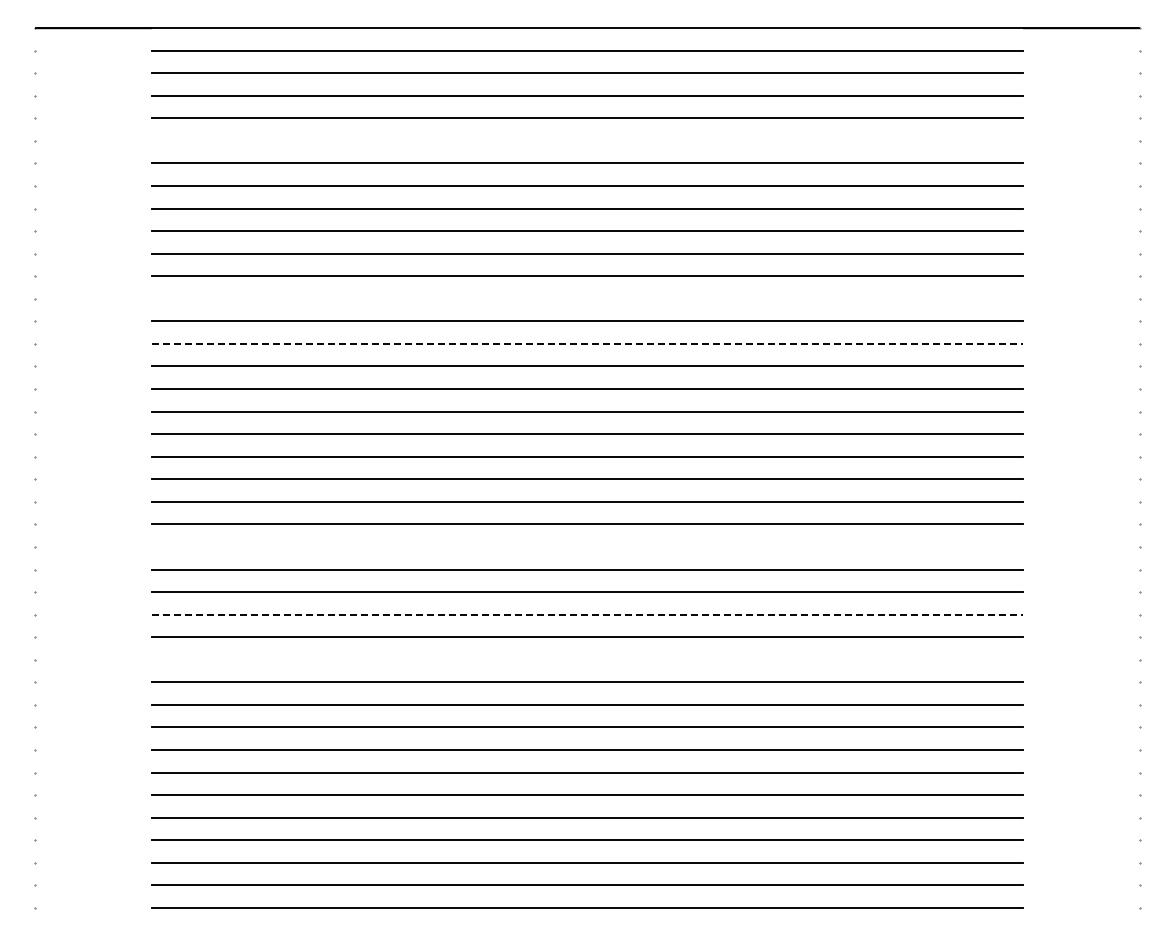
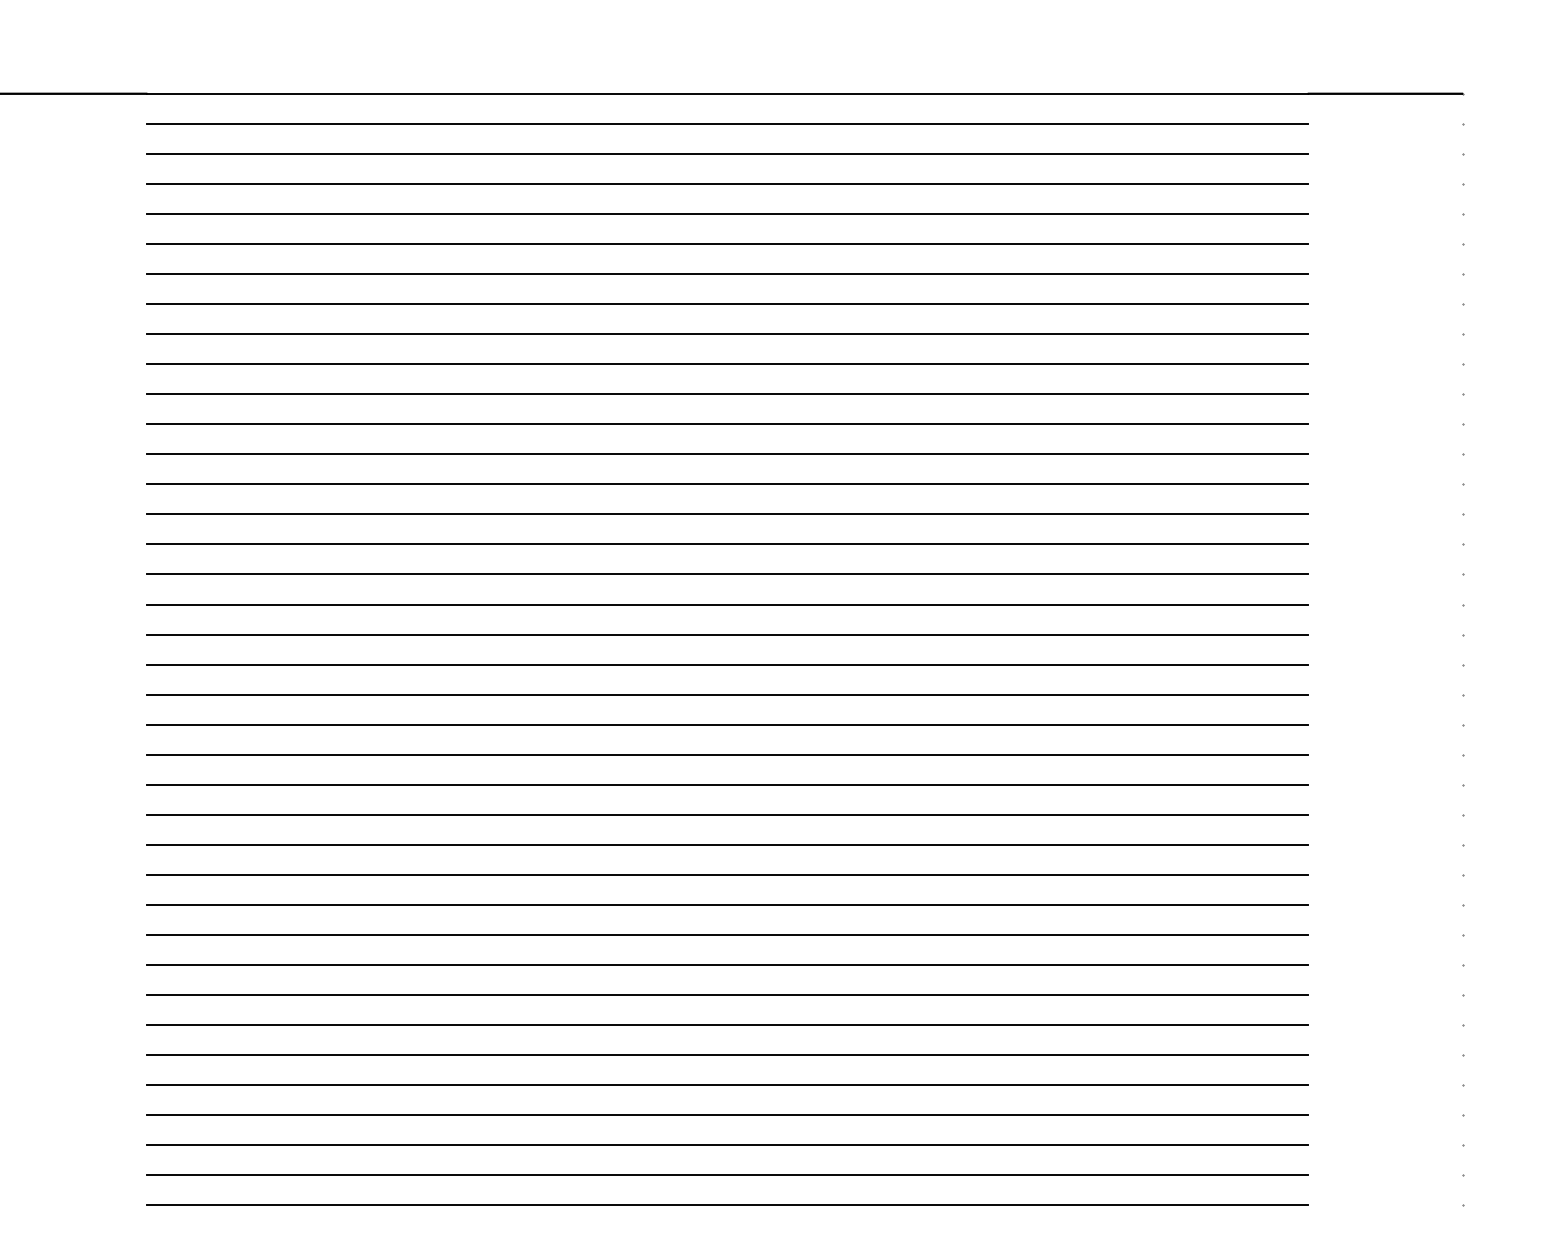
line: (587, 140) -> (727, 243), added
line: (587, 298) -> (727, 453), added
line: (587, 343) -> (727, 513), dashed -> solid
line: (587, 546) -> (727, 784), added
line: (587, 614) -> (727, 874), dashed -> solid
line: (587, 659) -> (727, 934), added

